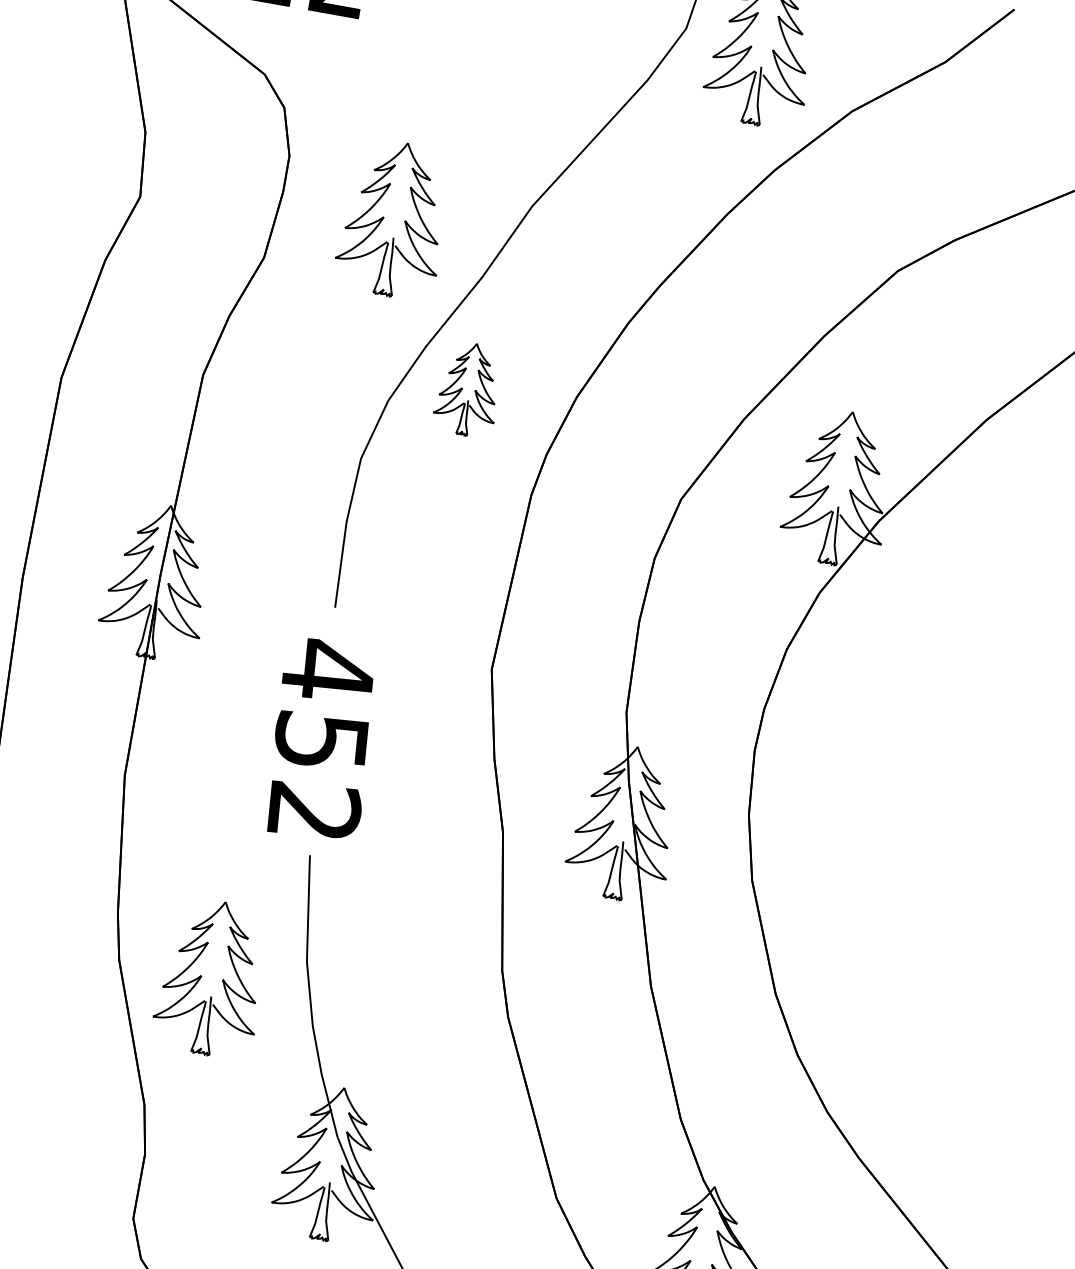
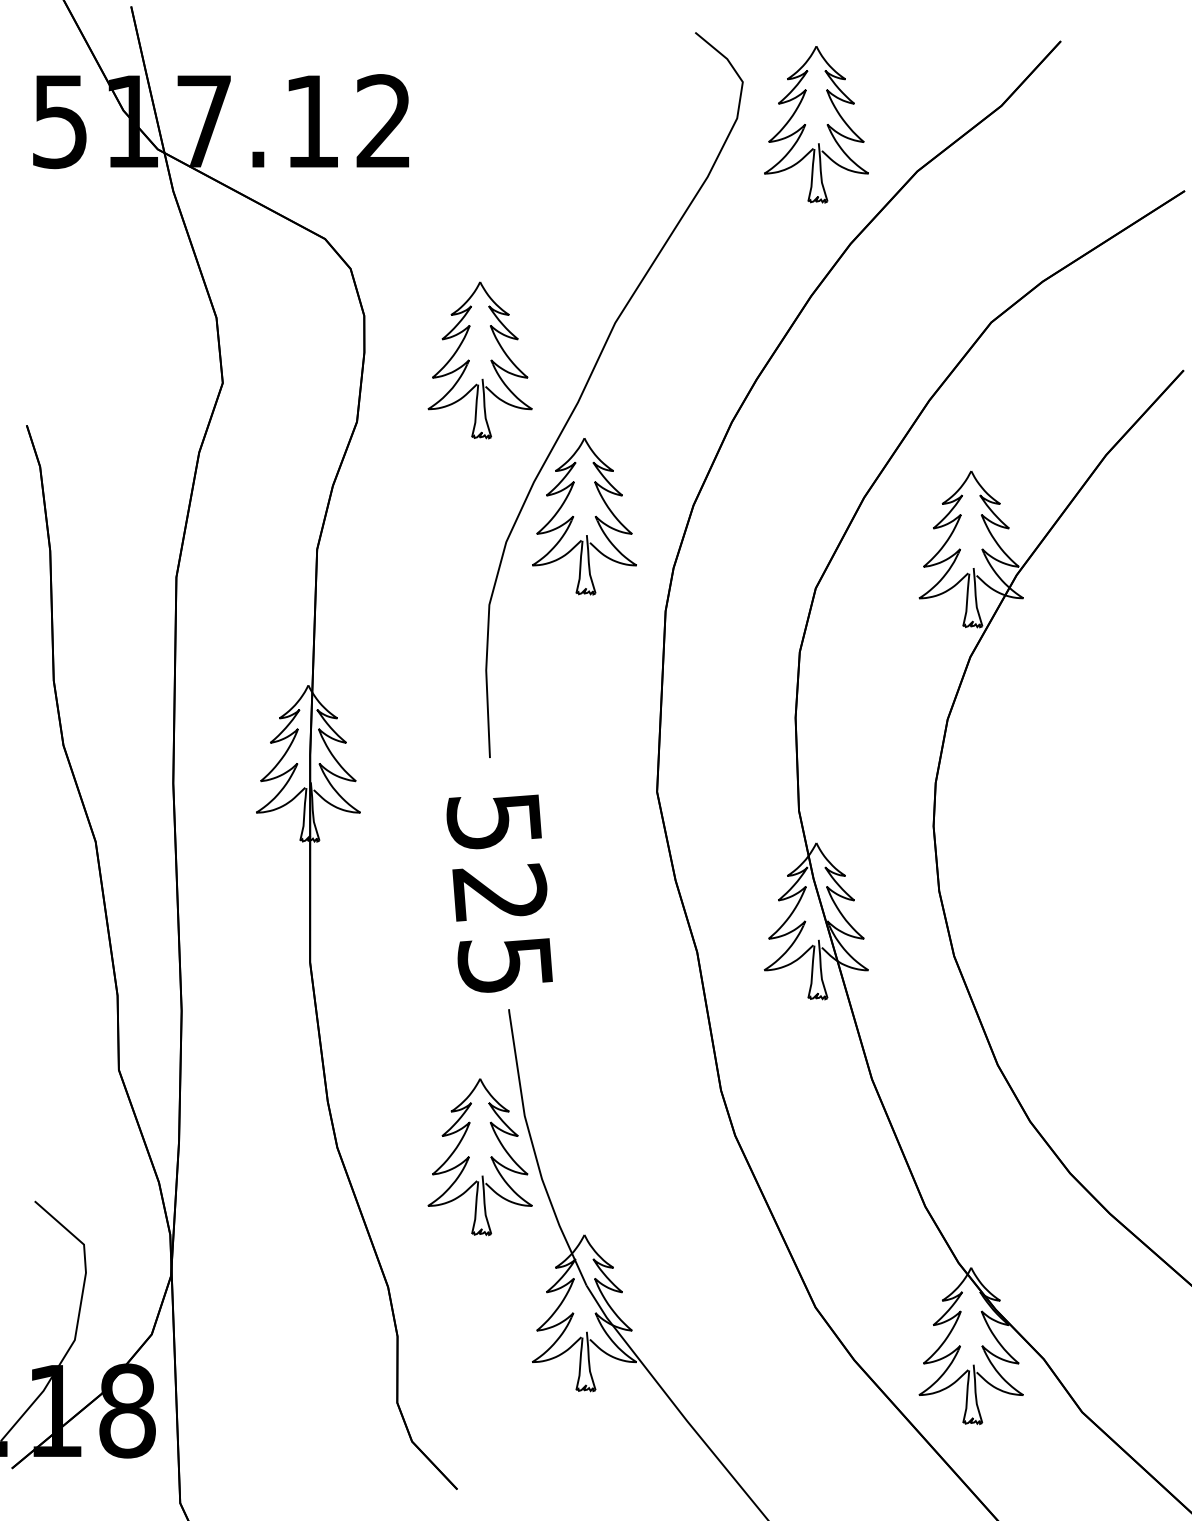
part: (468, 389) -> (584, 516), size x1.67
text: (321, 740) -> (499, 892), 452 -> 525
part: (211, 978) -> (479, 1157), moved

